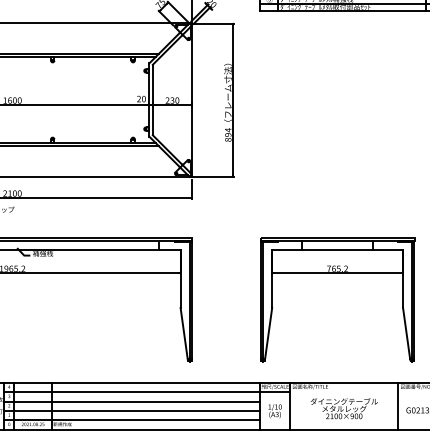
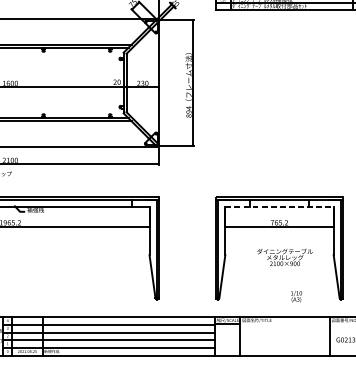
line: (338, 249) -> (280, 206), solid -> dashed
text: (343, 408) -> (284, 257), moved
text: (274, 411) -> (295, 296), moved

